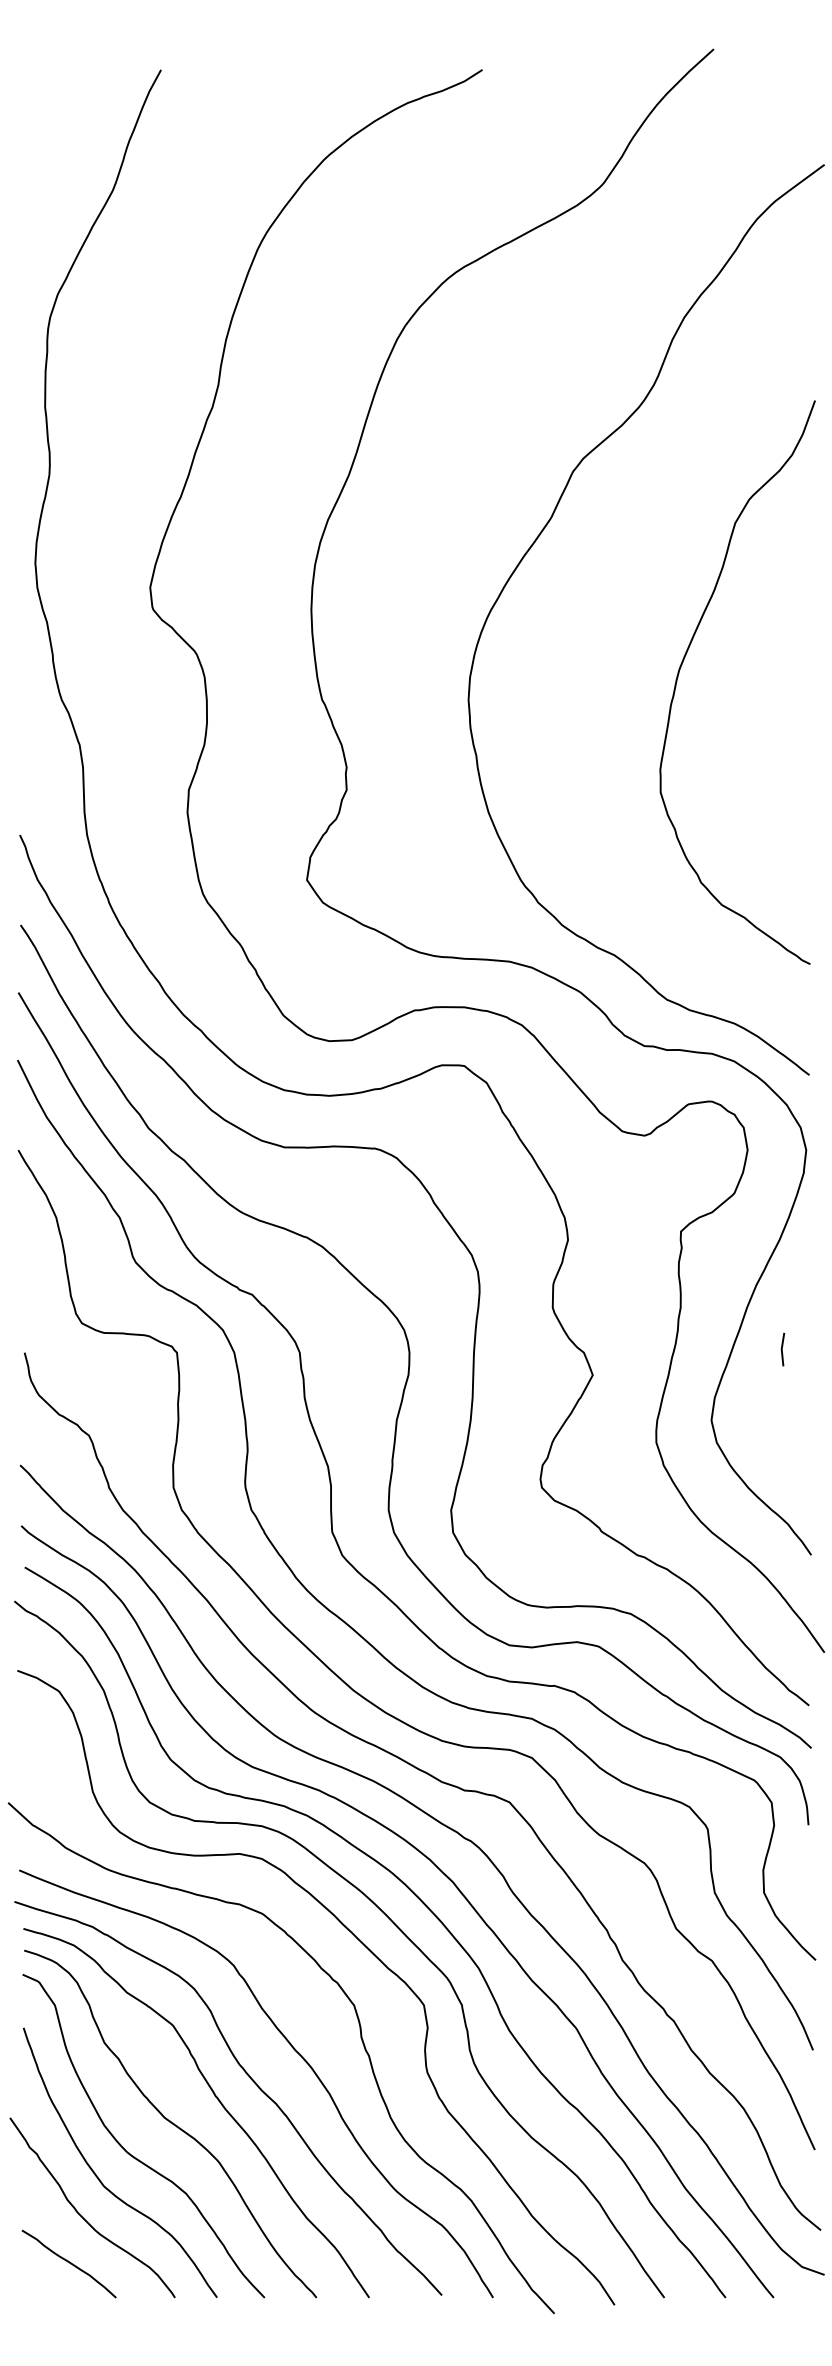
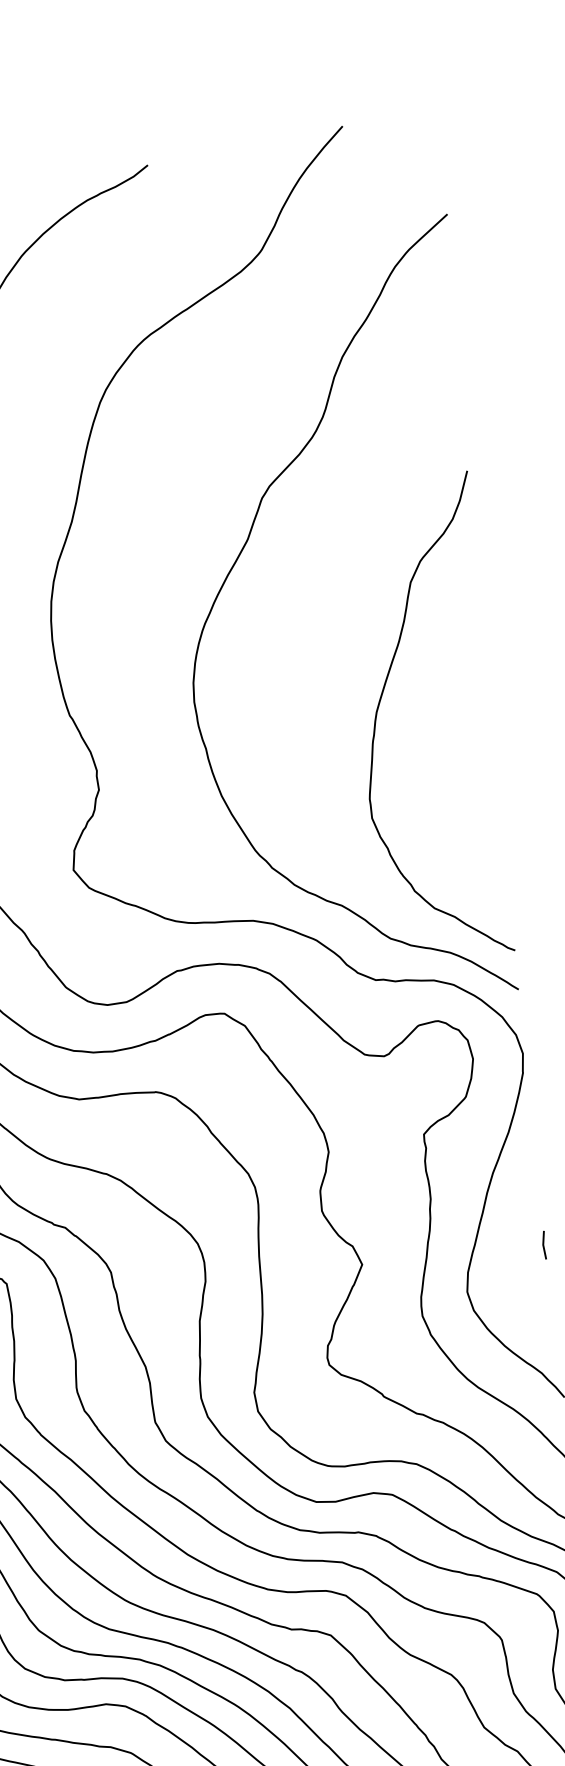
curve: (684, 660) -> (380, 703), moved
line: (782, 1349) -> (543, 1245), moved

